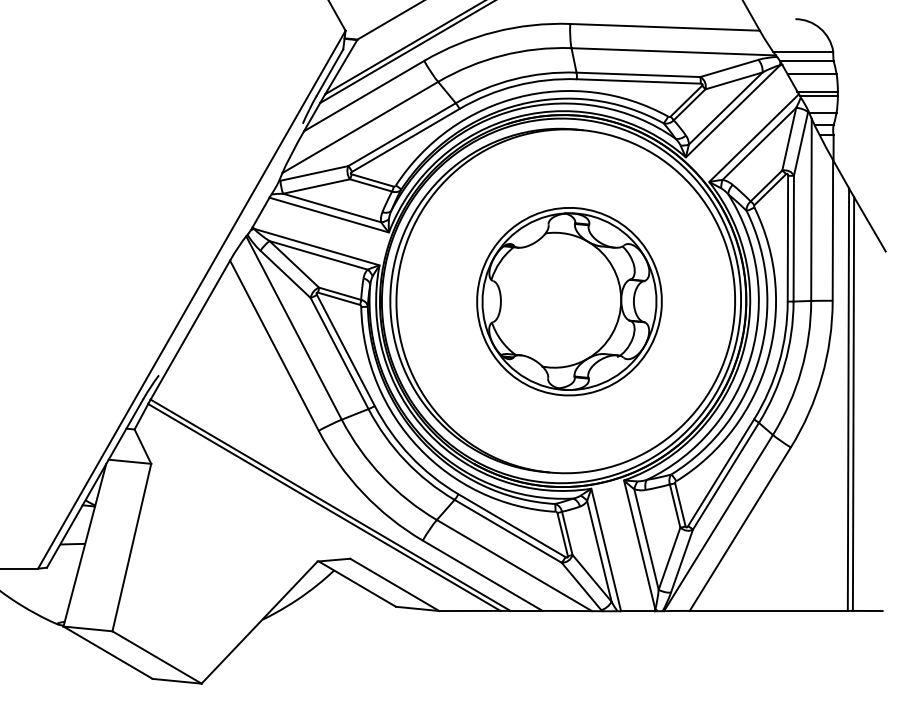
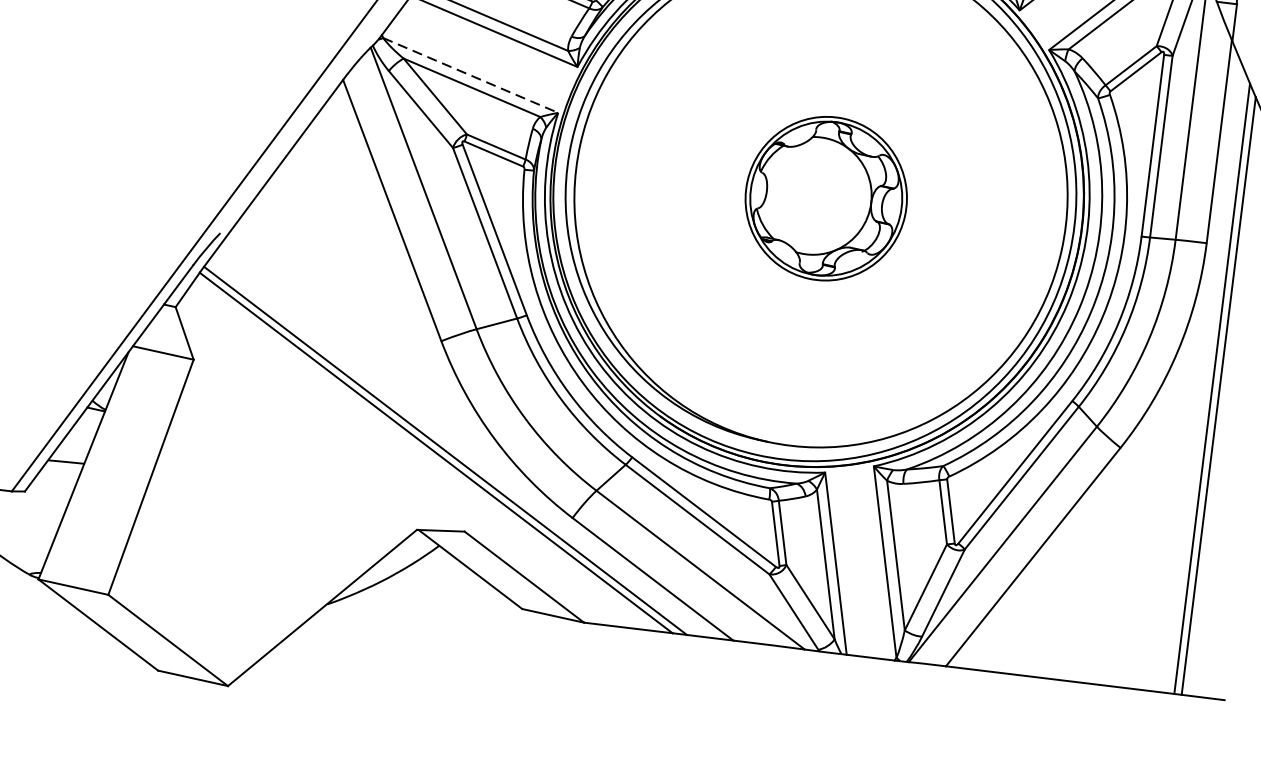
line: (317, 247) -> (471, 76), solid -> dashed
part: (569, 301) -> (826, 198), size x0.6

